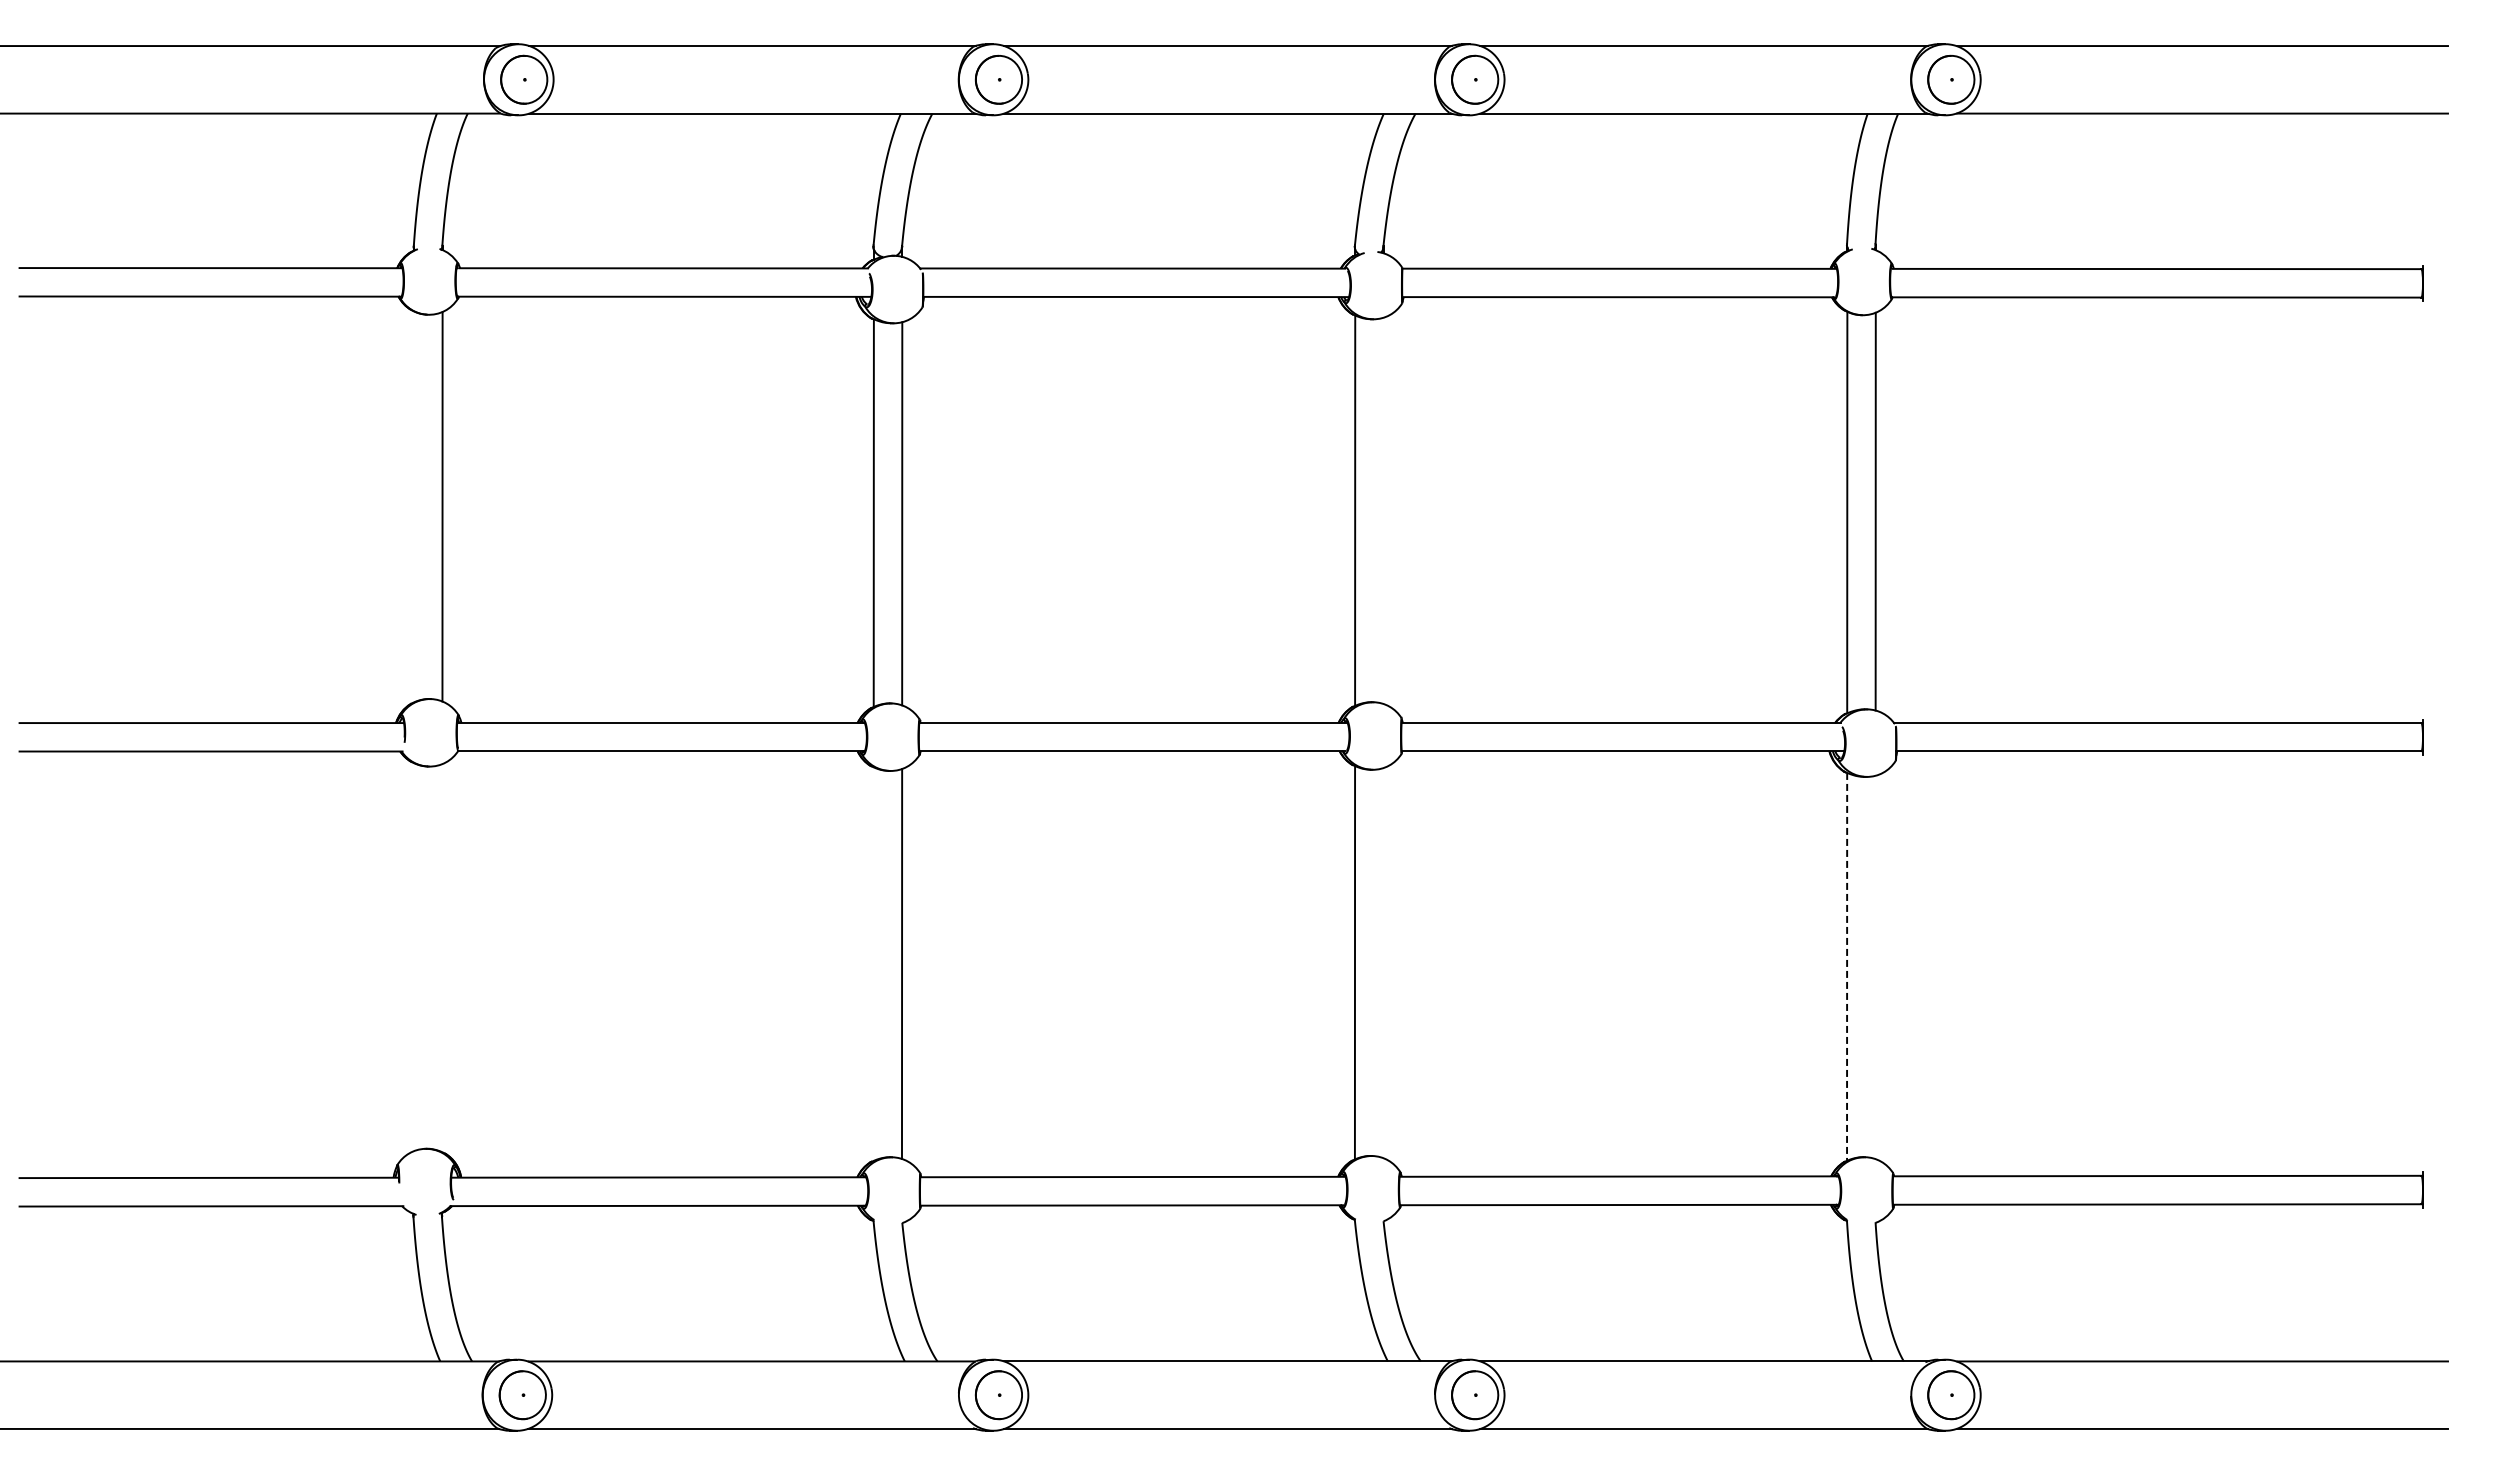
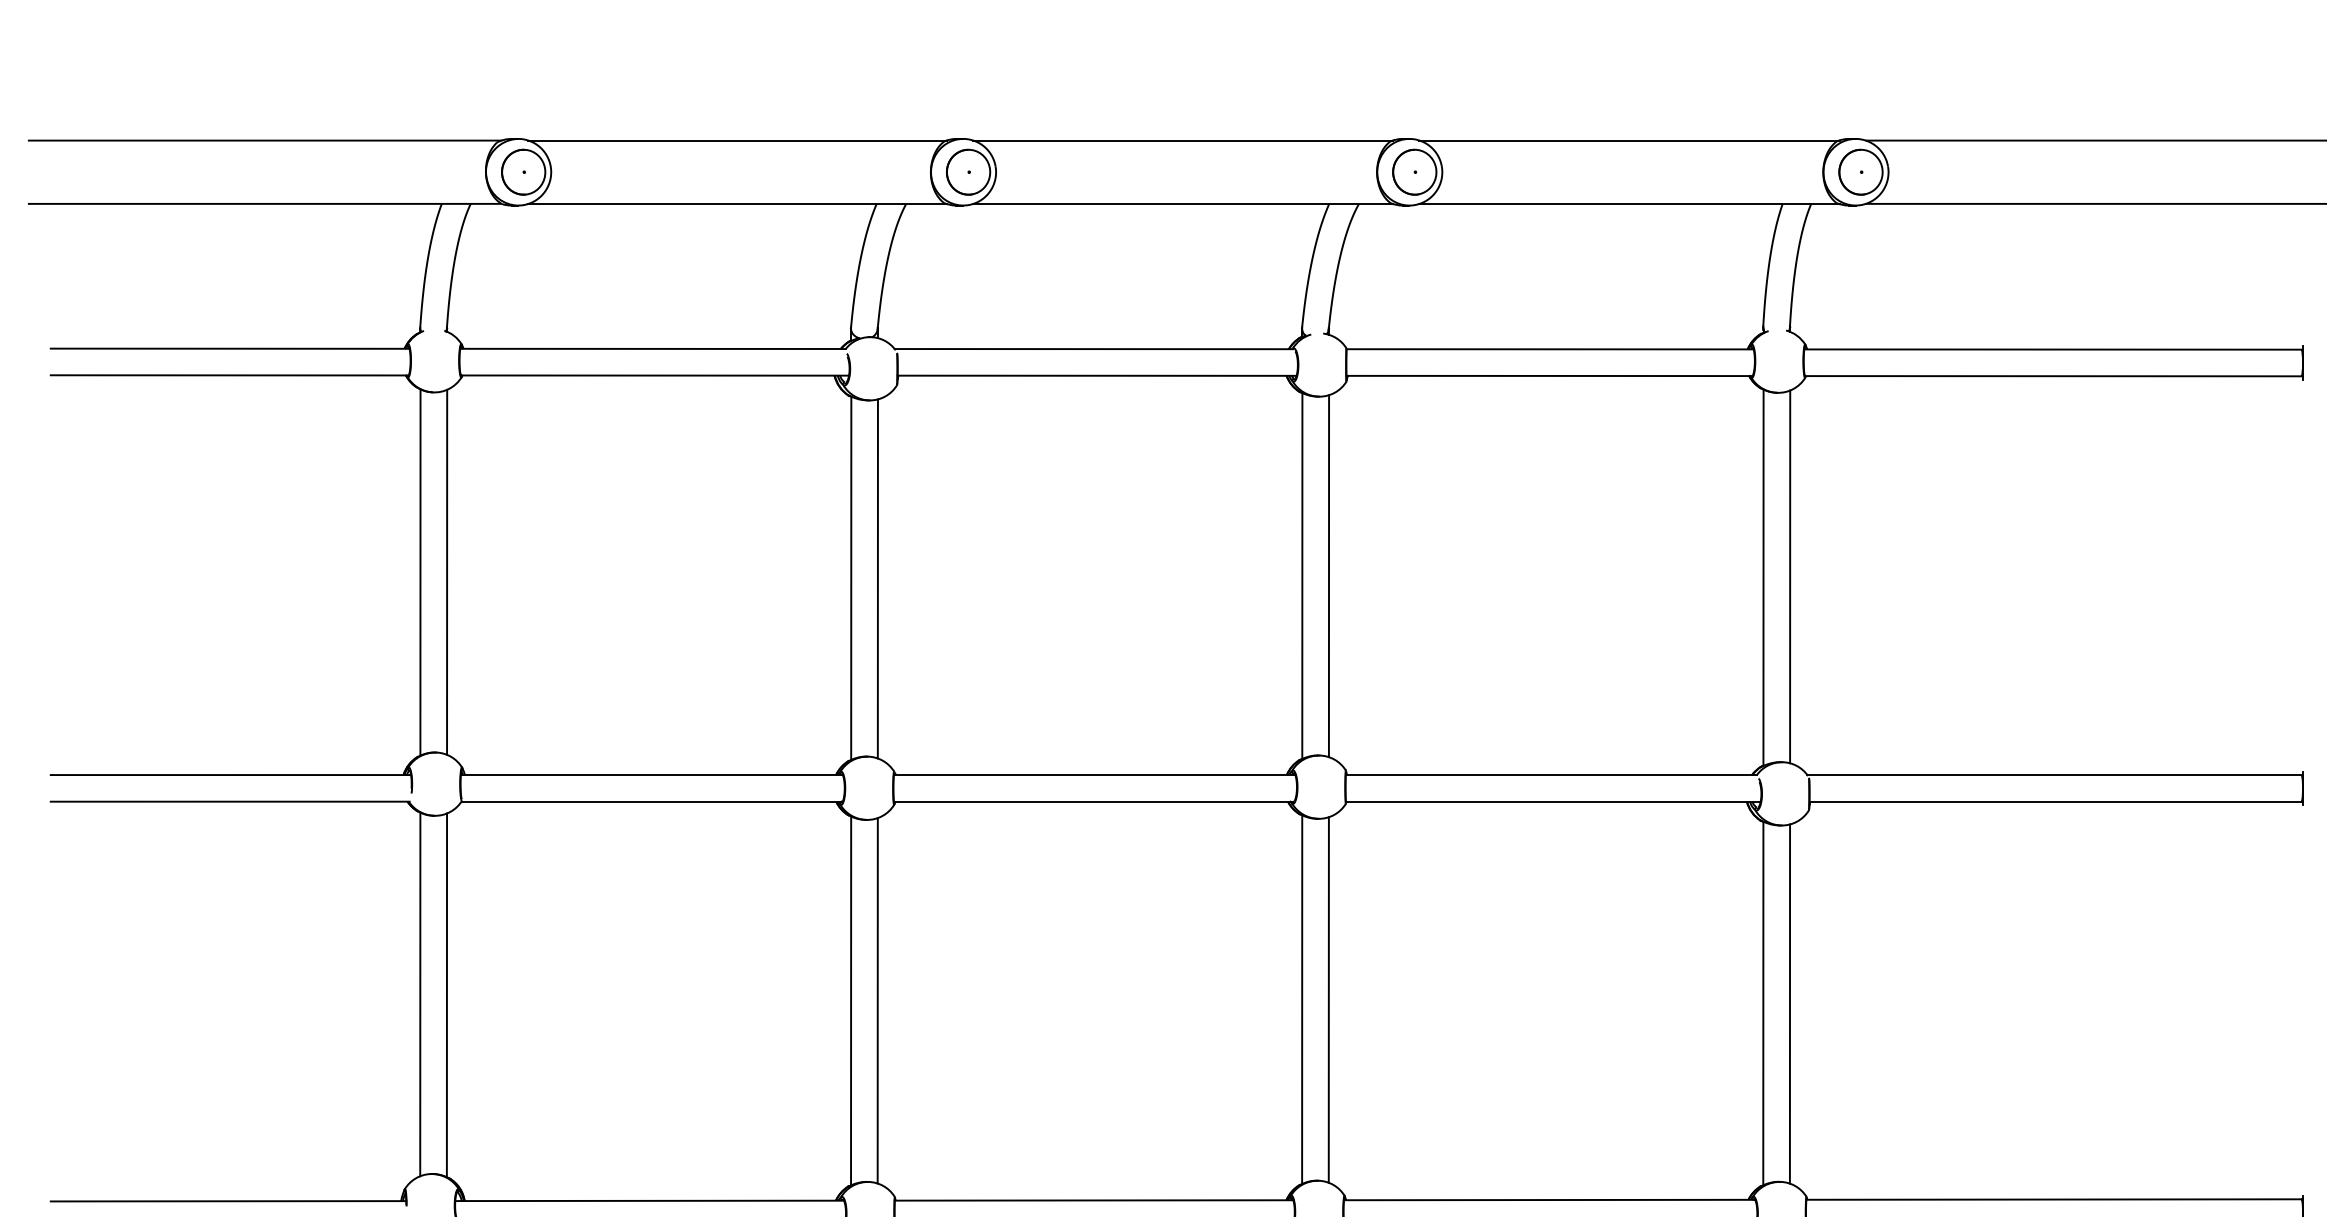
line: (414, 506) -> (420, 572), added
line: (1383, 510) -> (1328, 575), added
line: (413, 957) -> (419, 994), added
line: (442, 958) -> (447, 995), added
line: (873, 963) -> (850, 1000), added
line: (1383, 963) -> (1328, 1000), added
line: (1847, 966) -> (1763, 1003), dashed -> solid
line: (1875, 967) -> (1789, 1004), added

